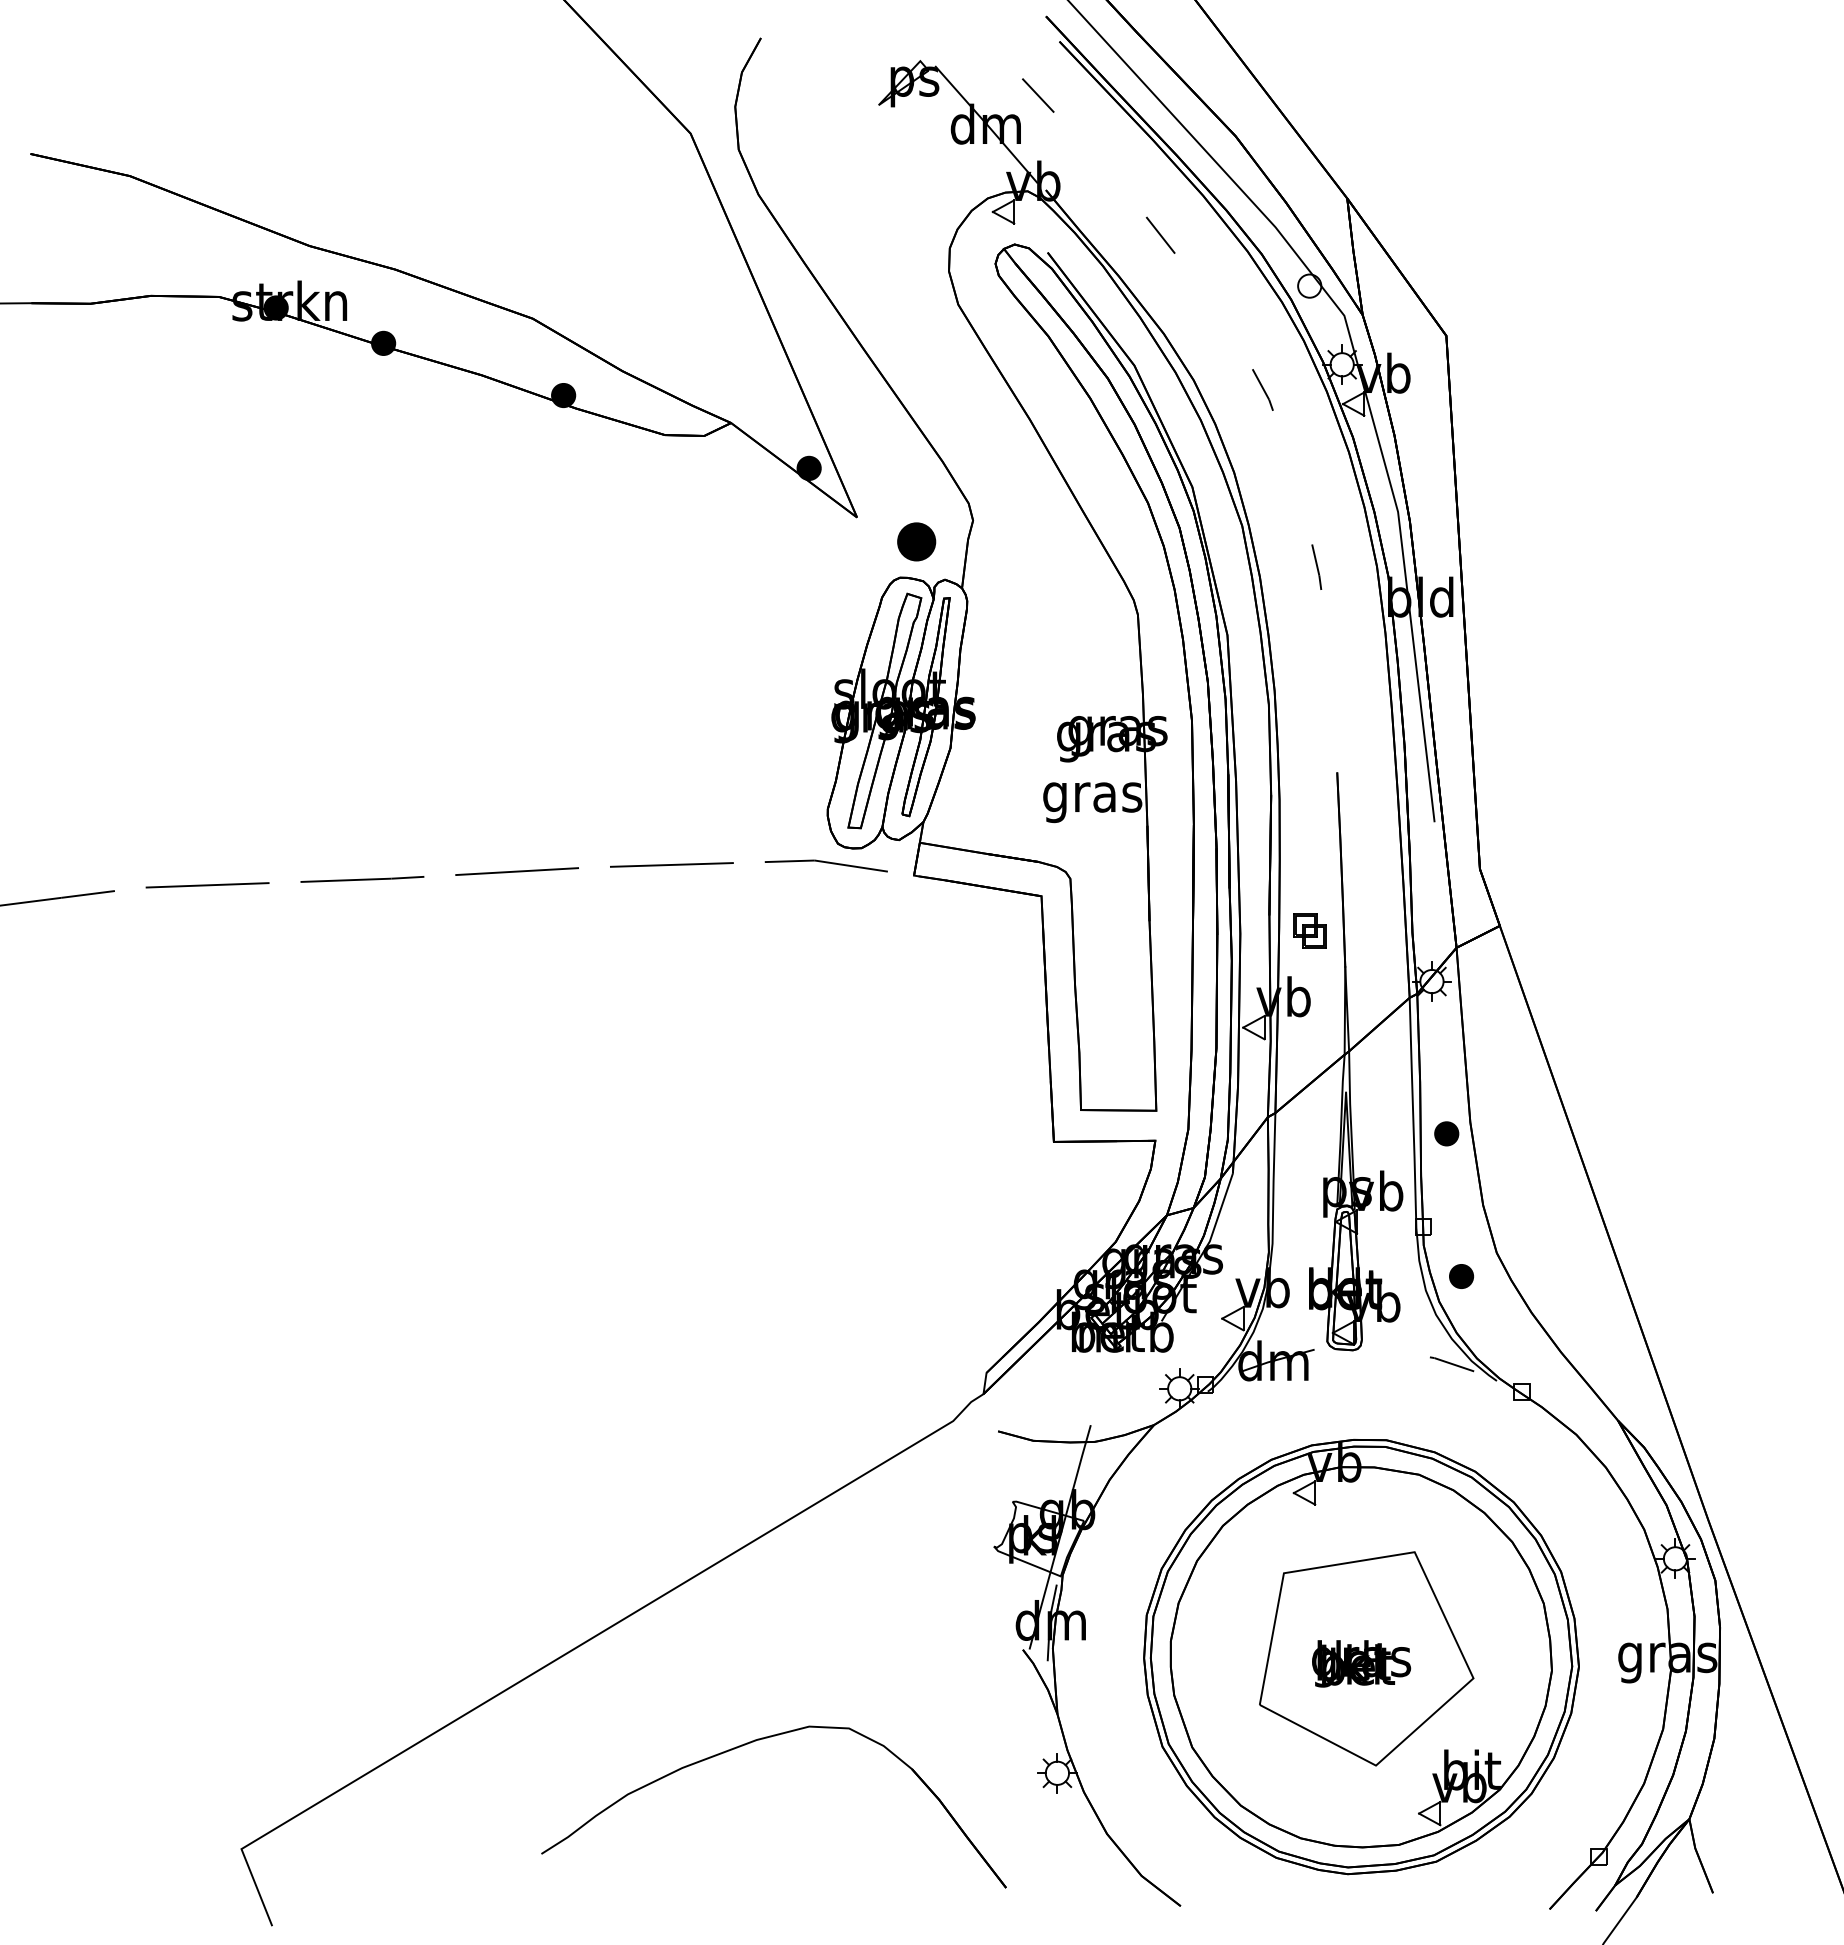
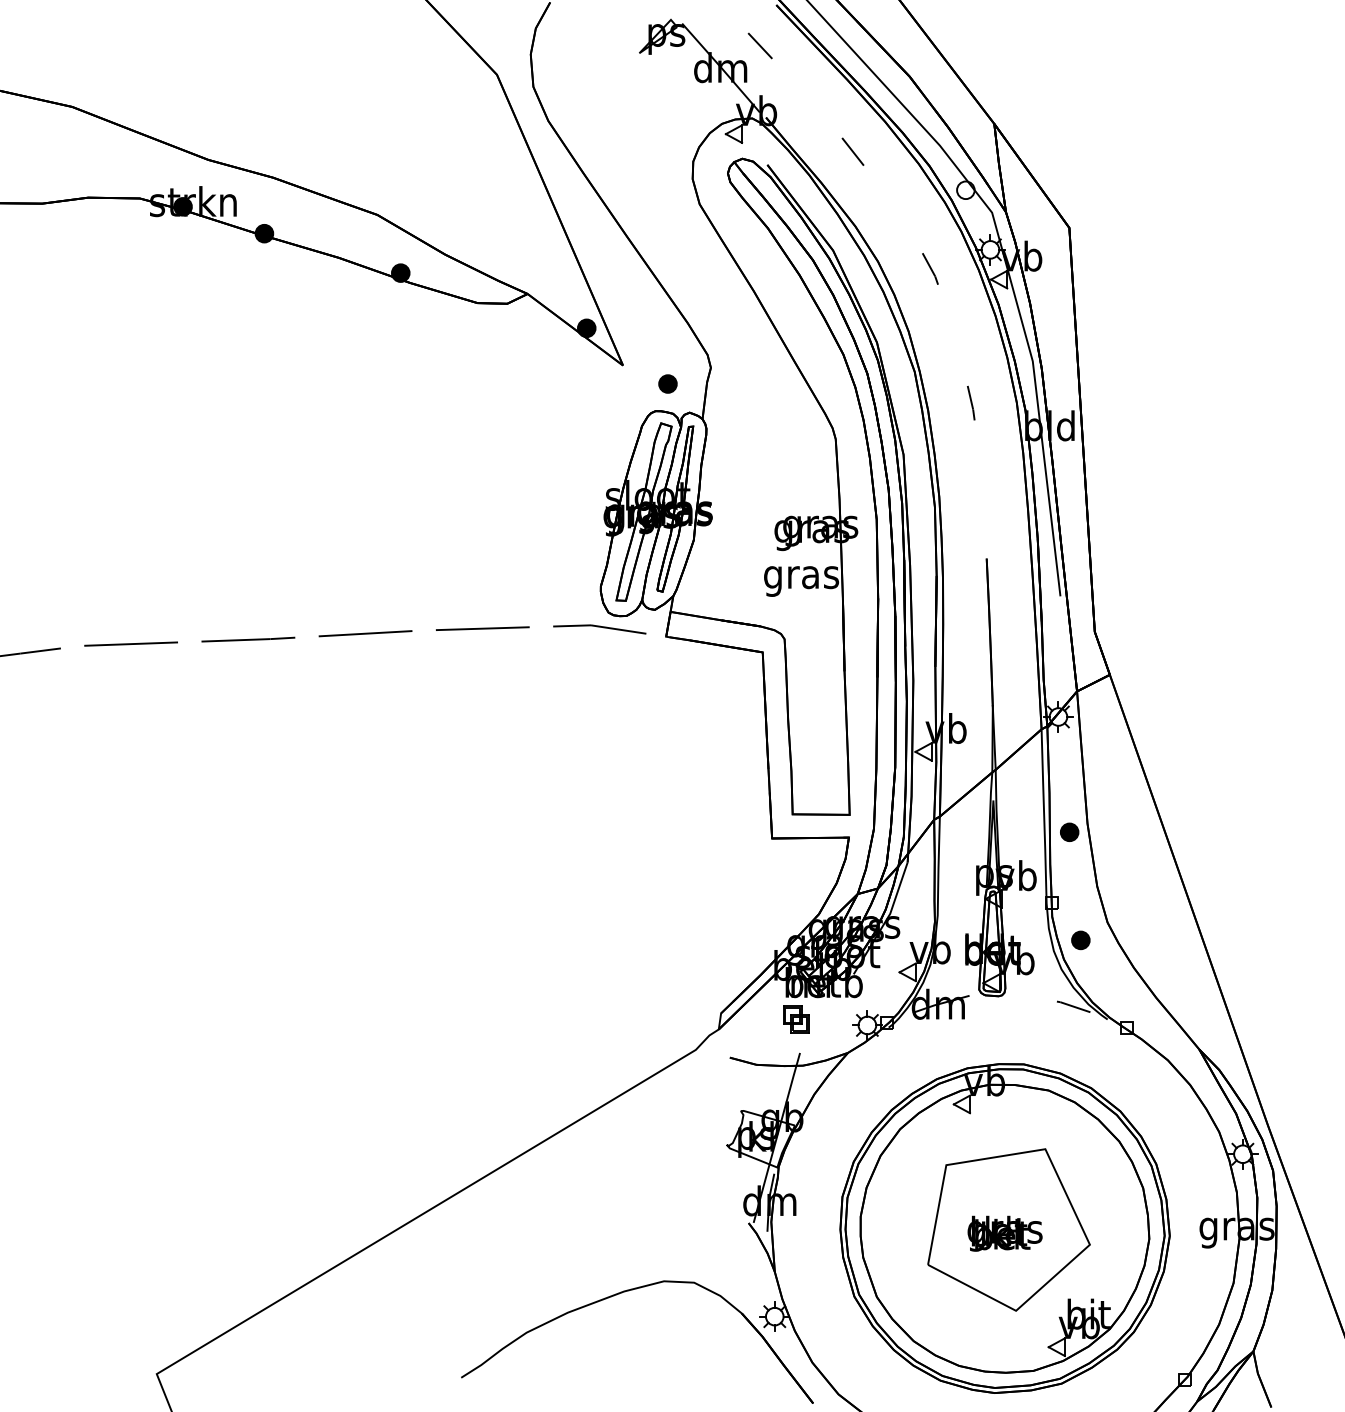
part: (915, 541) -> (667, 383), size x0.62
part: (1309, 930) -> (796, 1019), moved
part: (748, 1744) -> (618, 1294), moved

